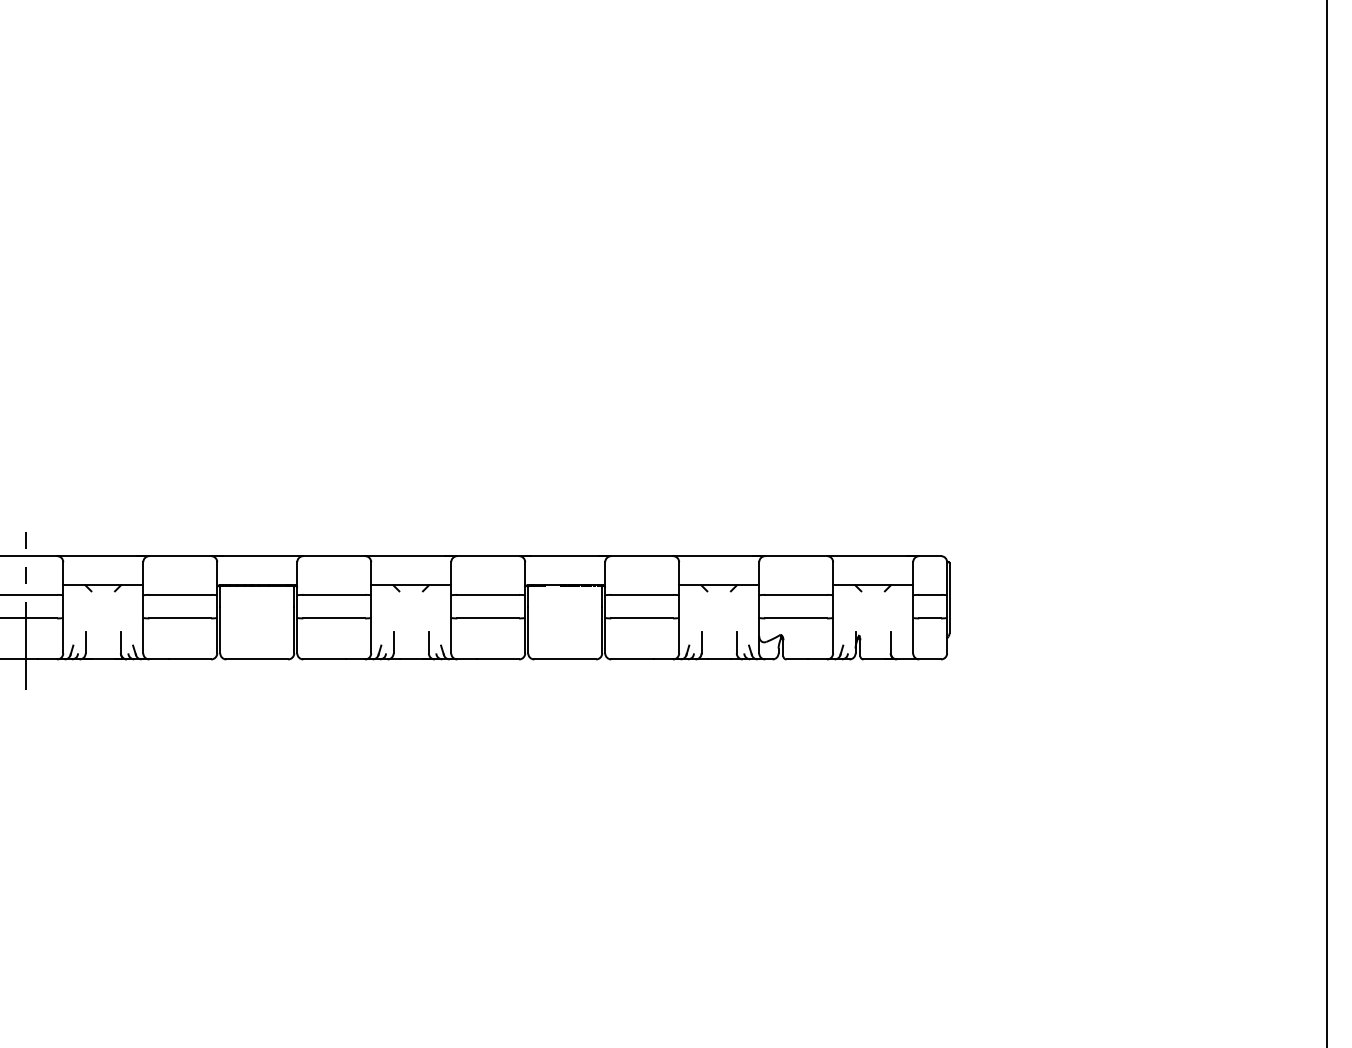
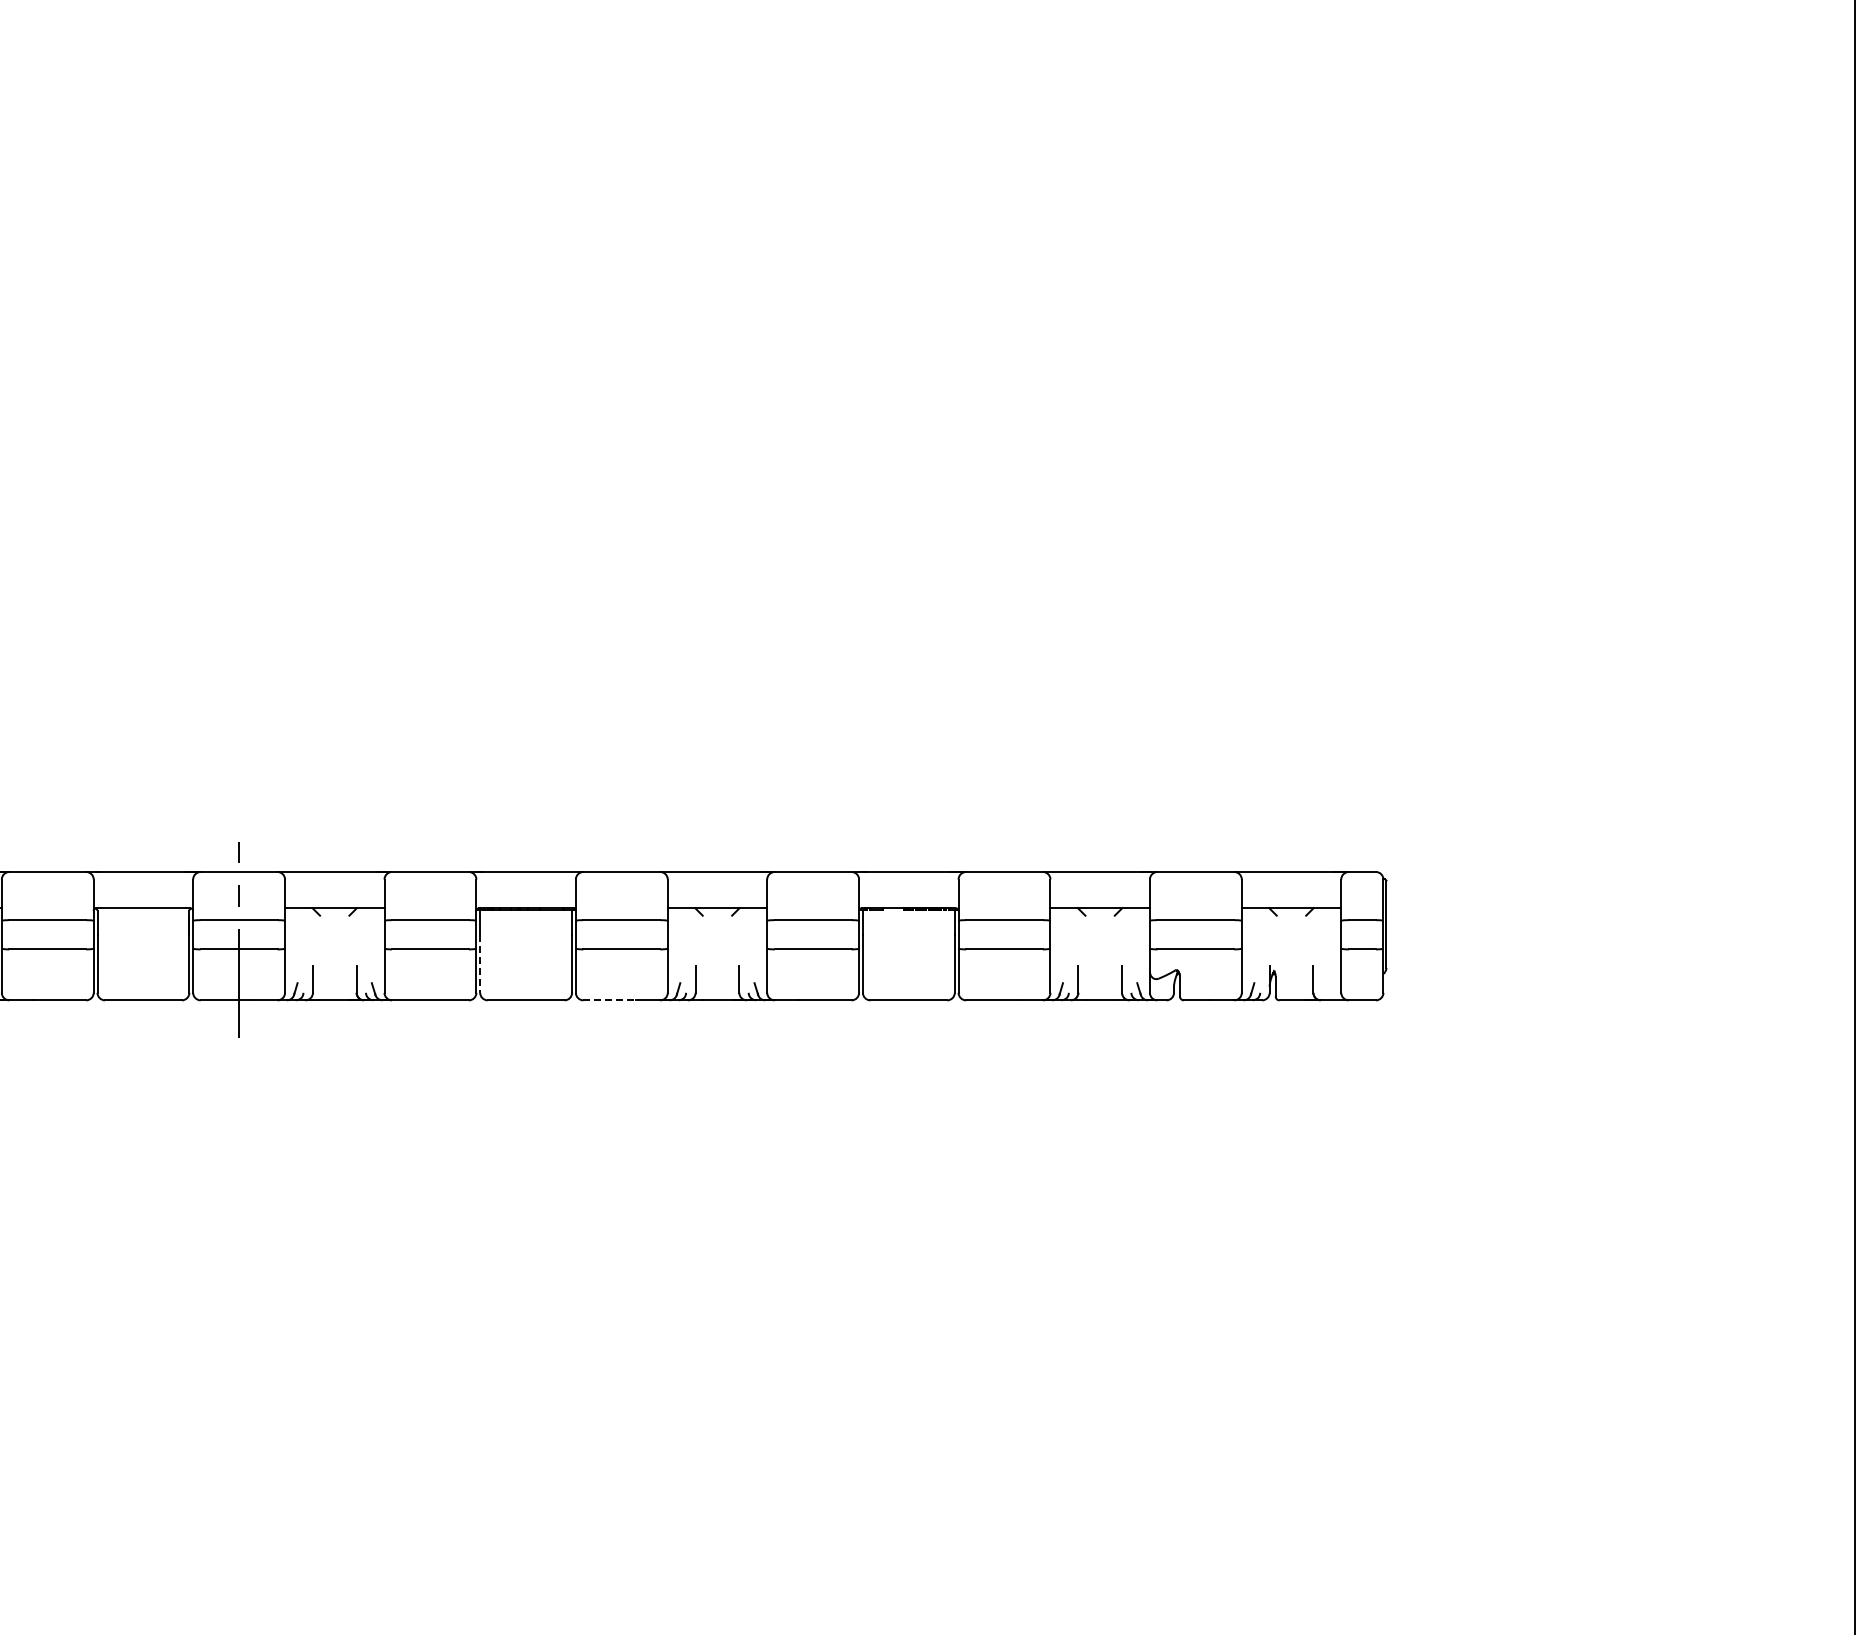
line: (220, 630) -> (480, 964), solid -> dashed
line: (325, 659) -> (610, 1000), solid -> dashed

